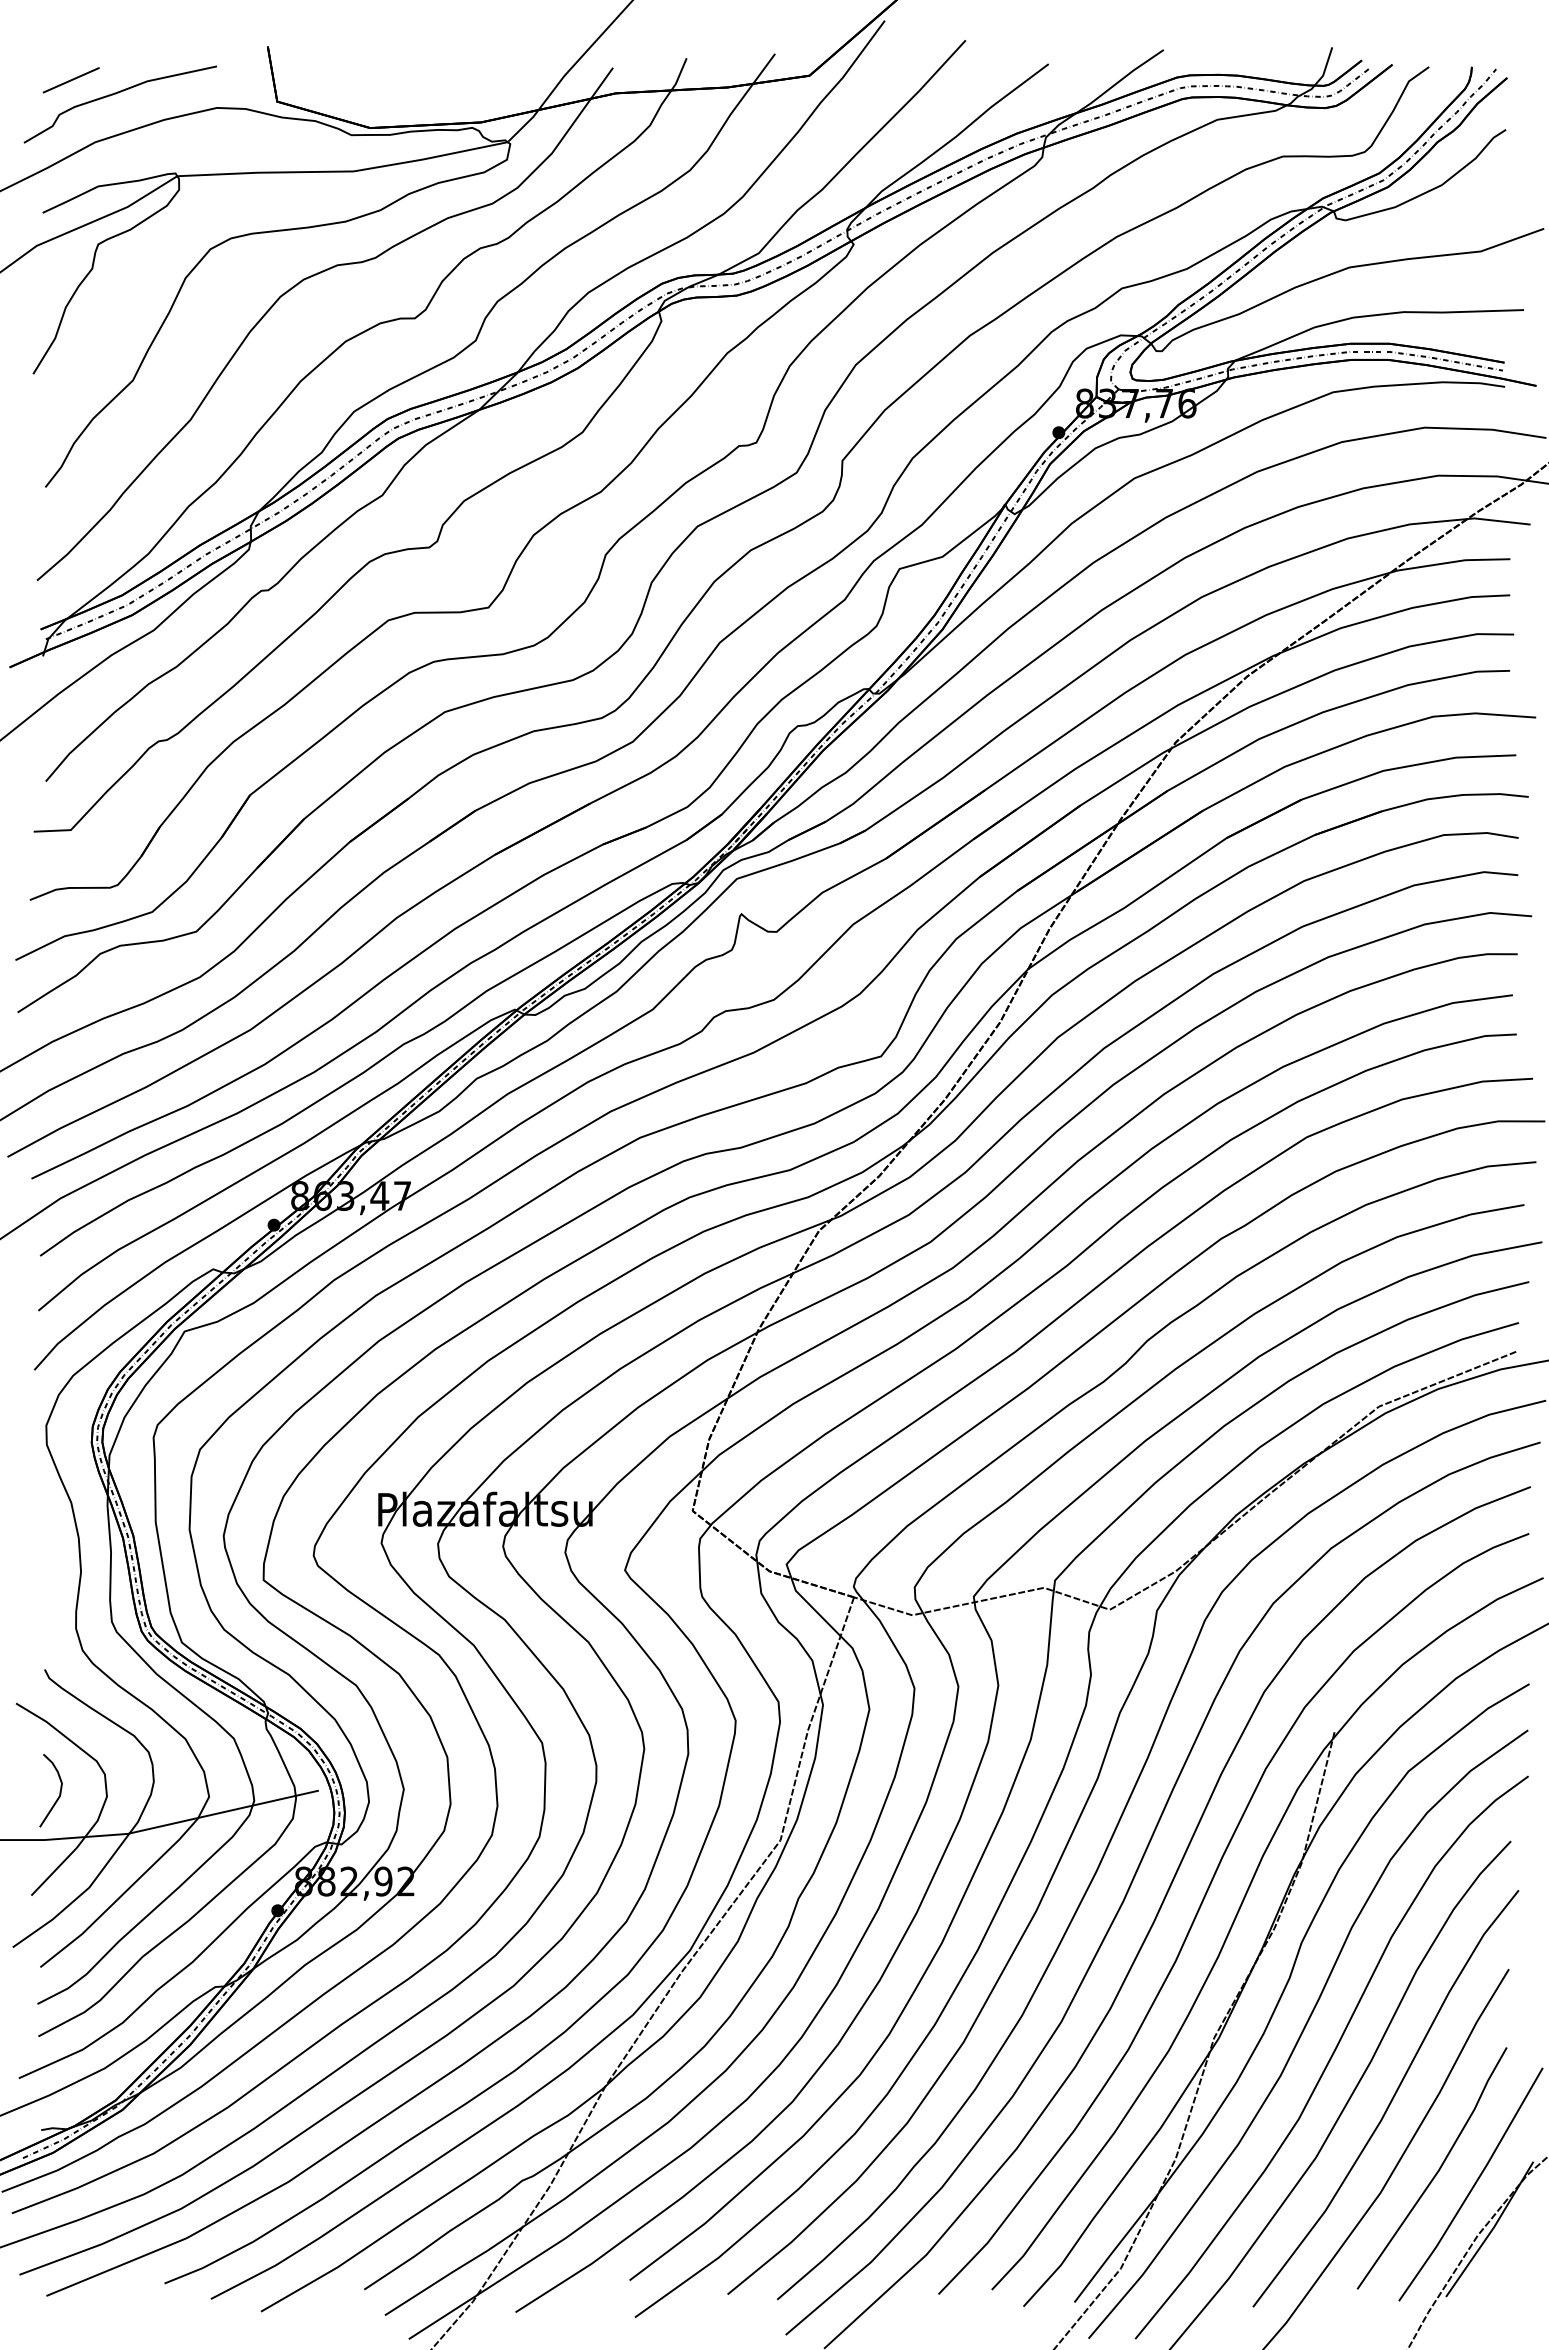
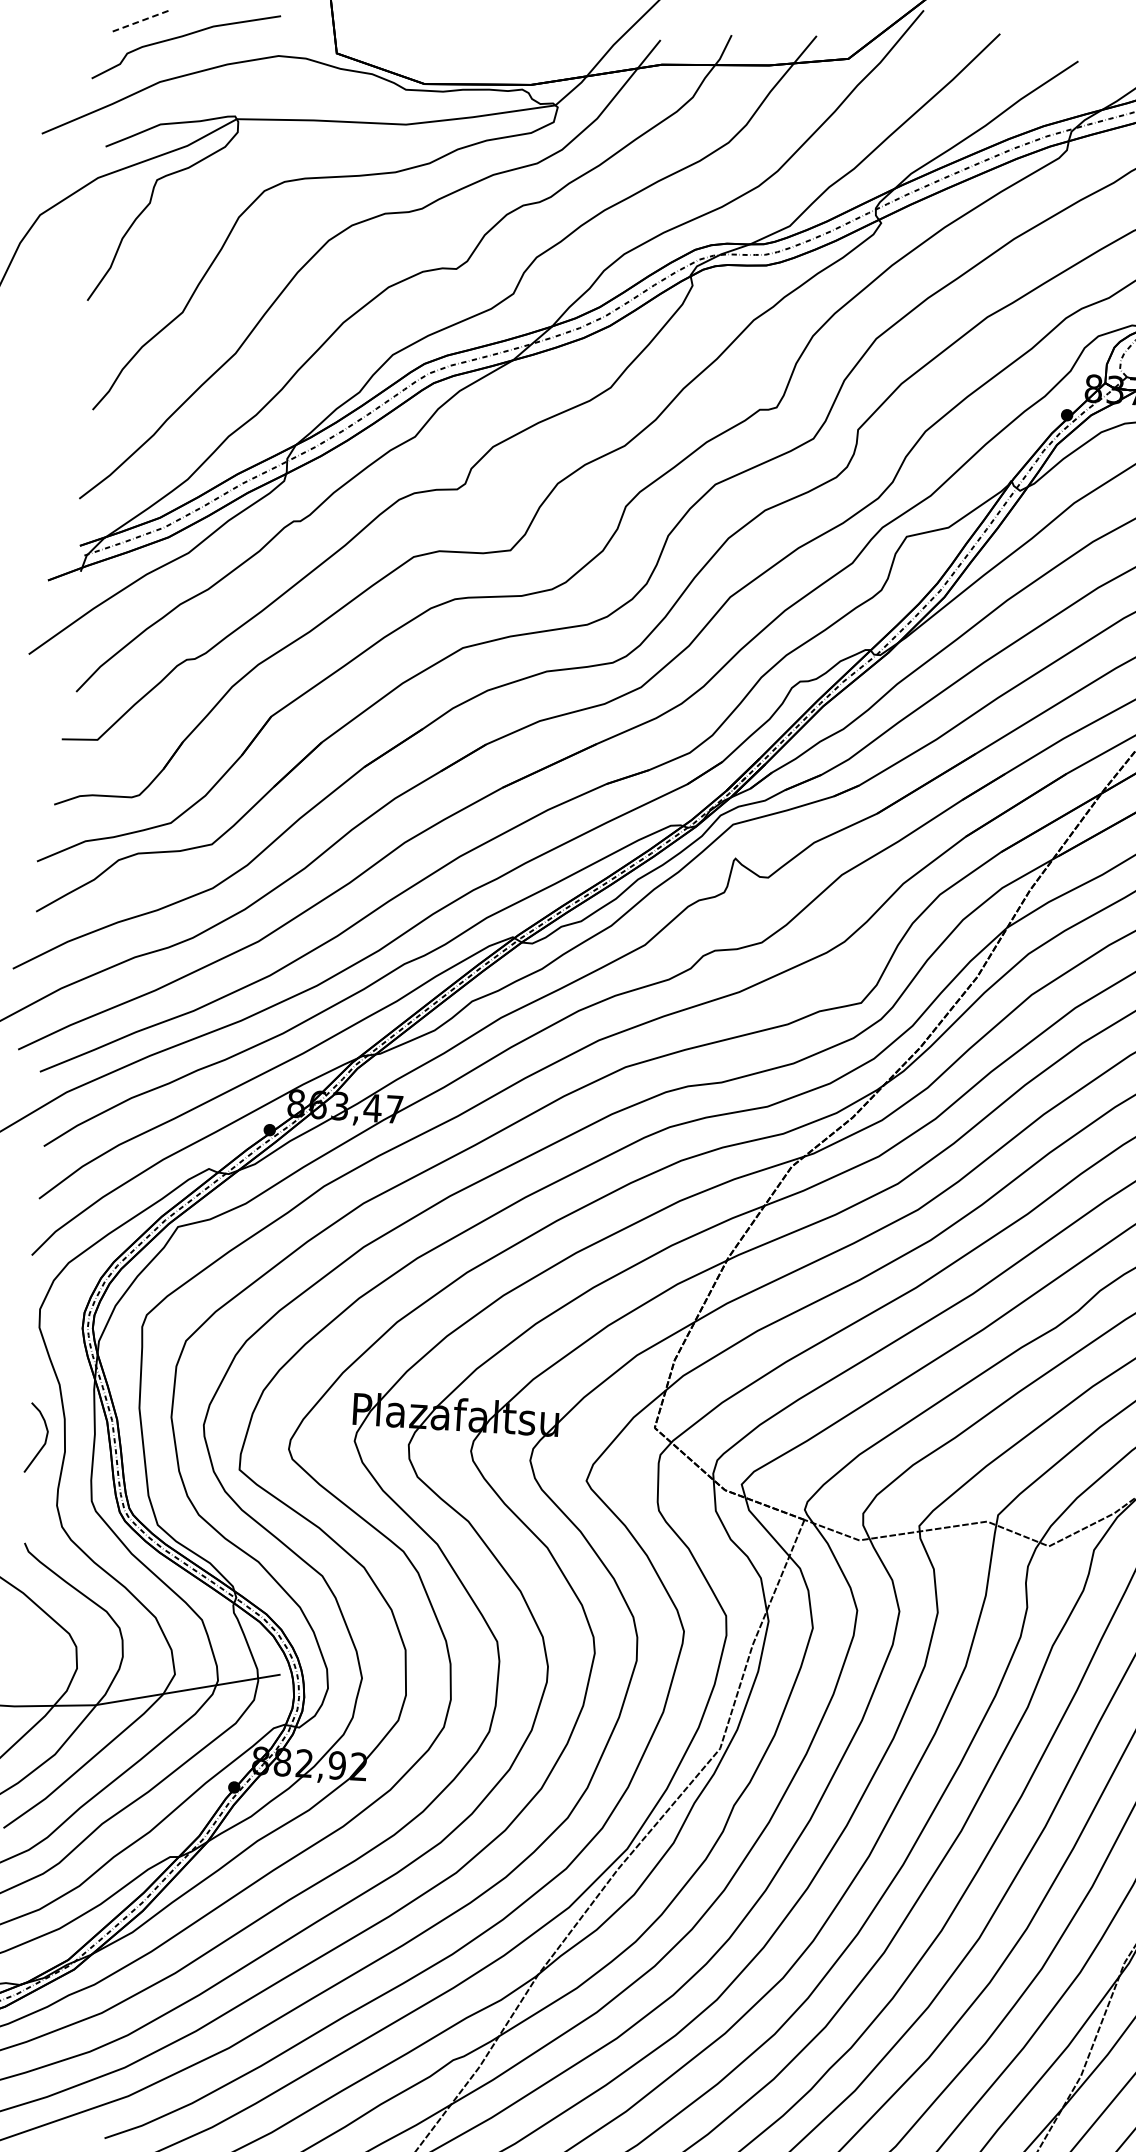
line: (71, 80) -> (140, 21), solid -> dashed
curve: (59, 1791) -> (45, 1439), moved

